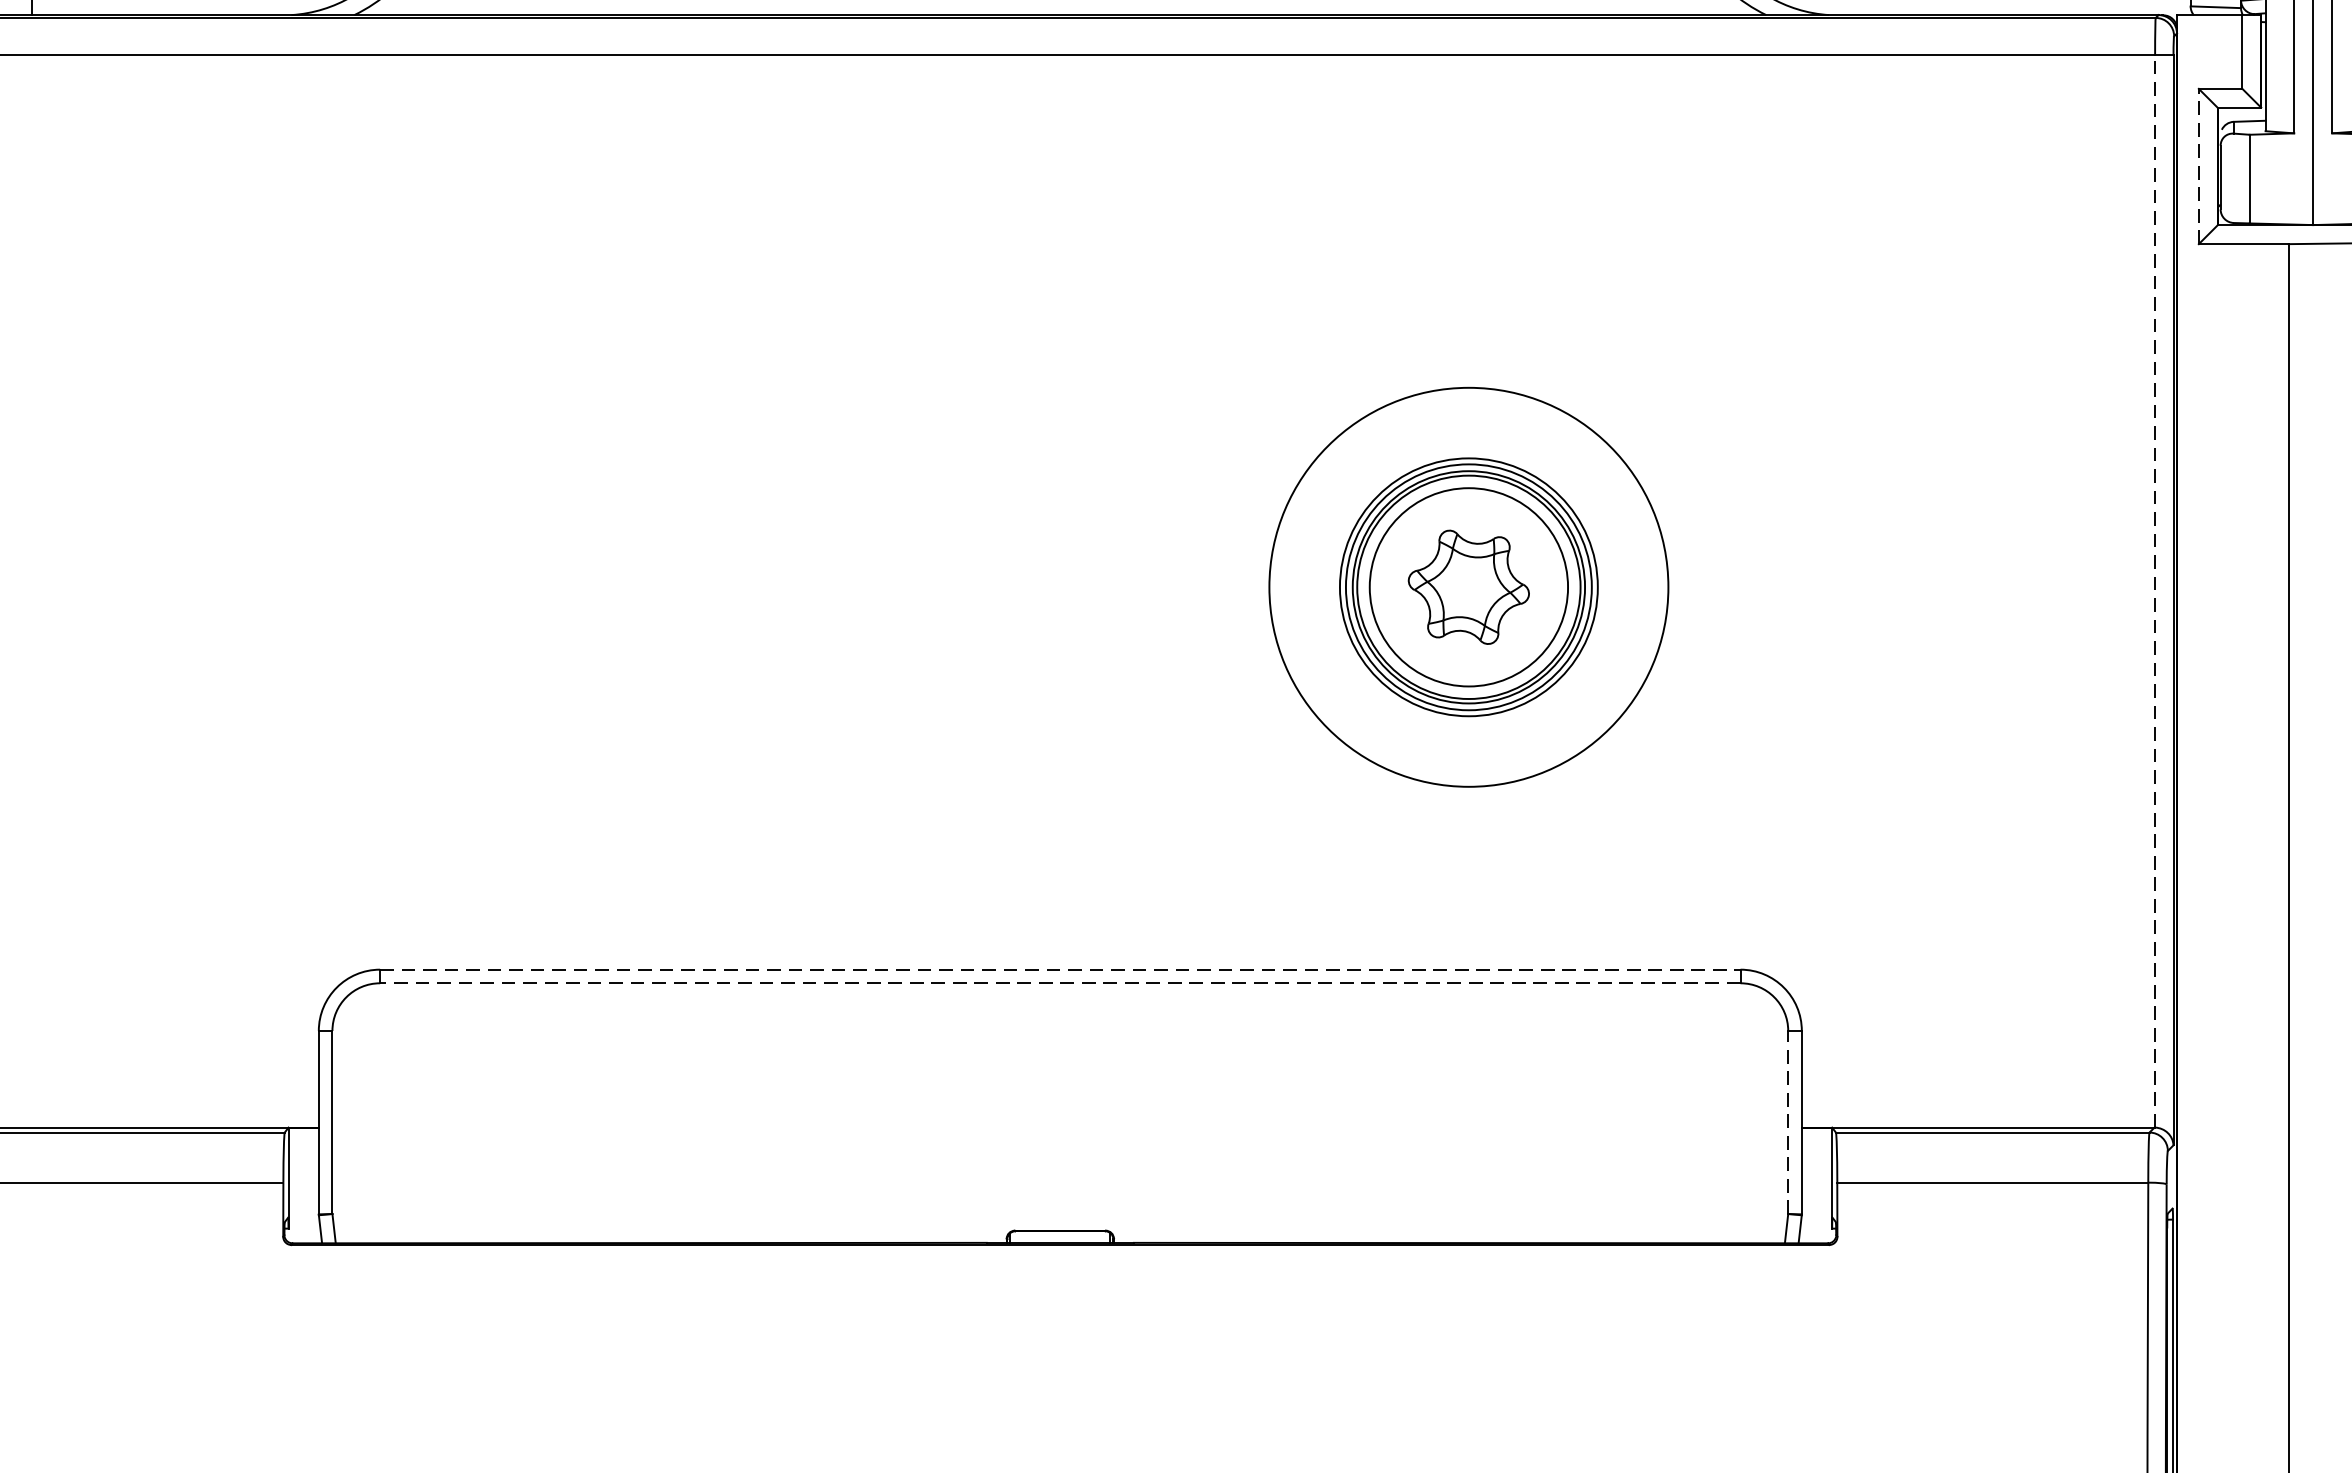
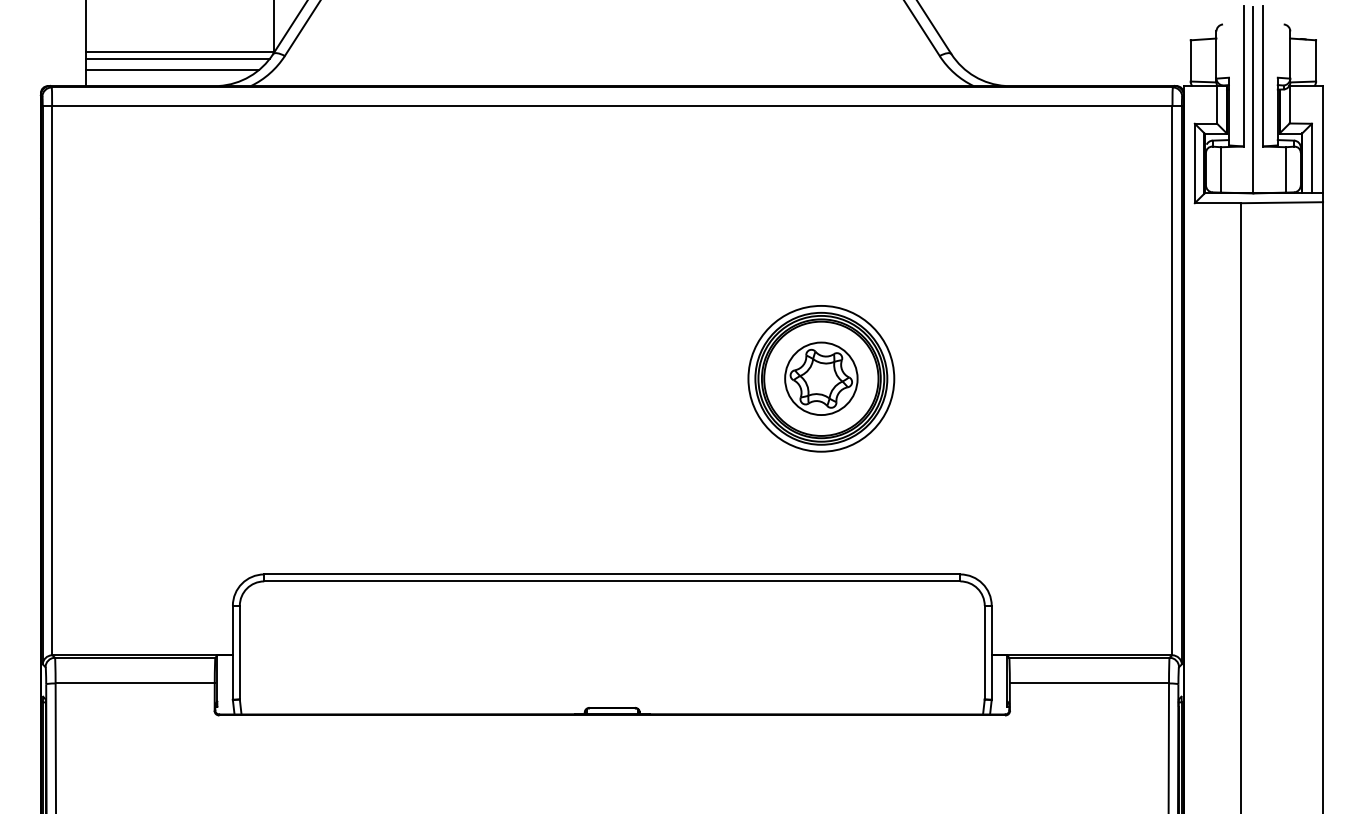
line: (2198, 166) -> (1194, 163), dashed -> solid
circle: (1469, 586) -> (821, 378), size x0.71
circle: (1469, 586) -> (821, 378), size x0.71
line: (2155, 590) -> (1172, 380), dashed -> solid
line: (1060, 969) -> (612, 574), dashed -> solid
line: (1058, 983) -> (611, 581), dashed -> solid
line: (1787, 1122) -> (984, 652), dashed -> solid

